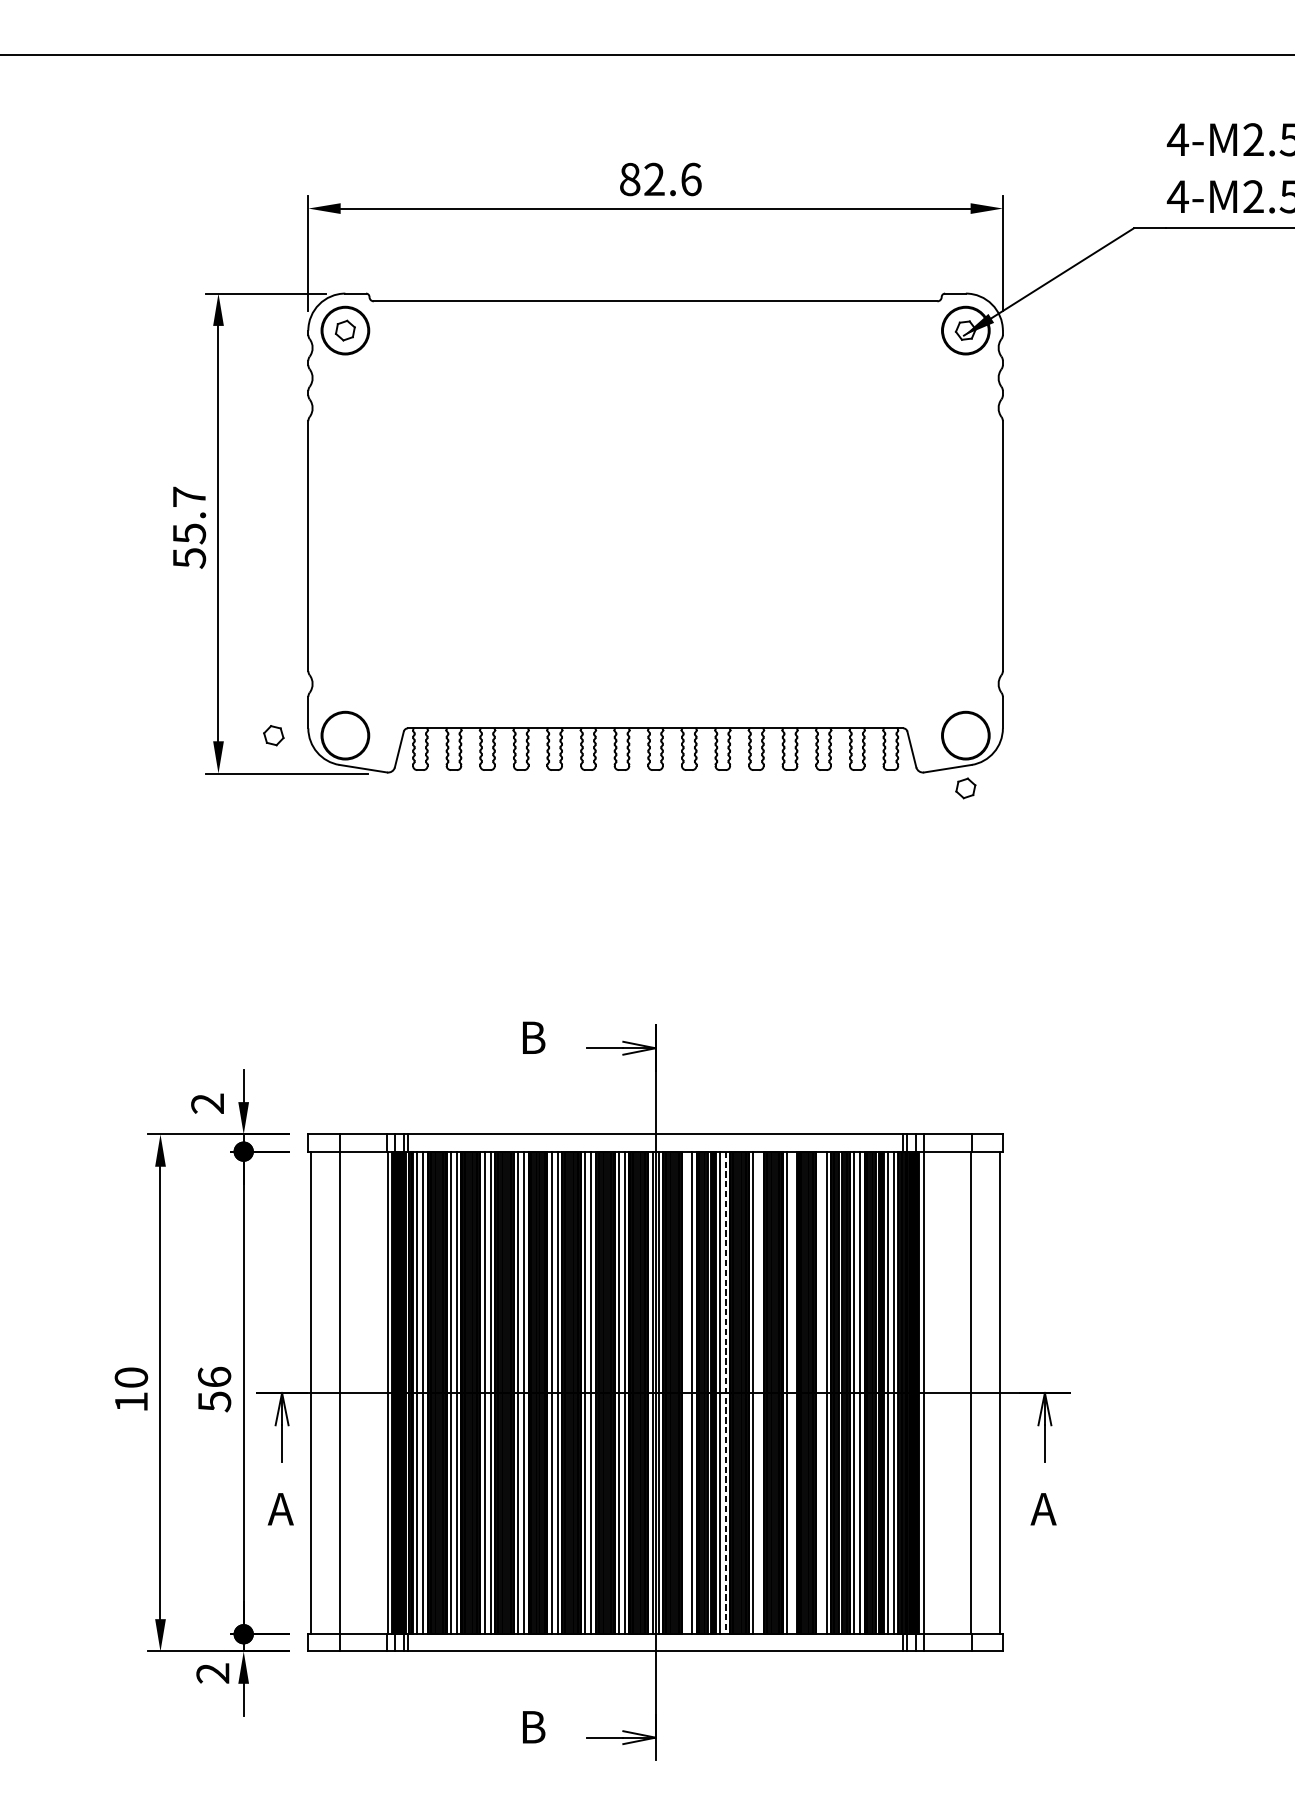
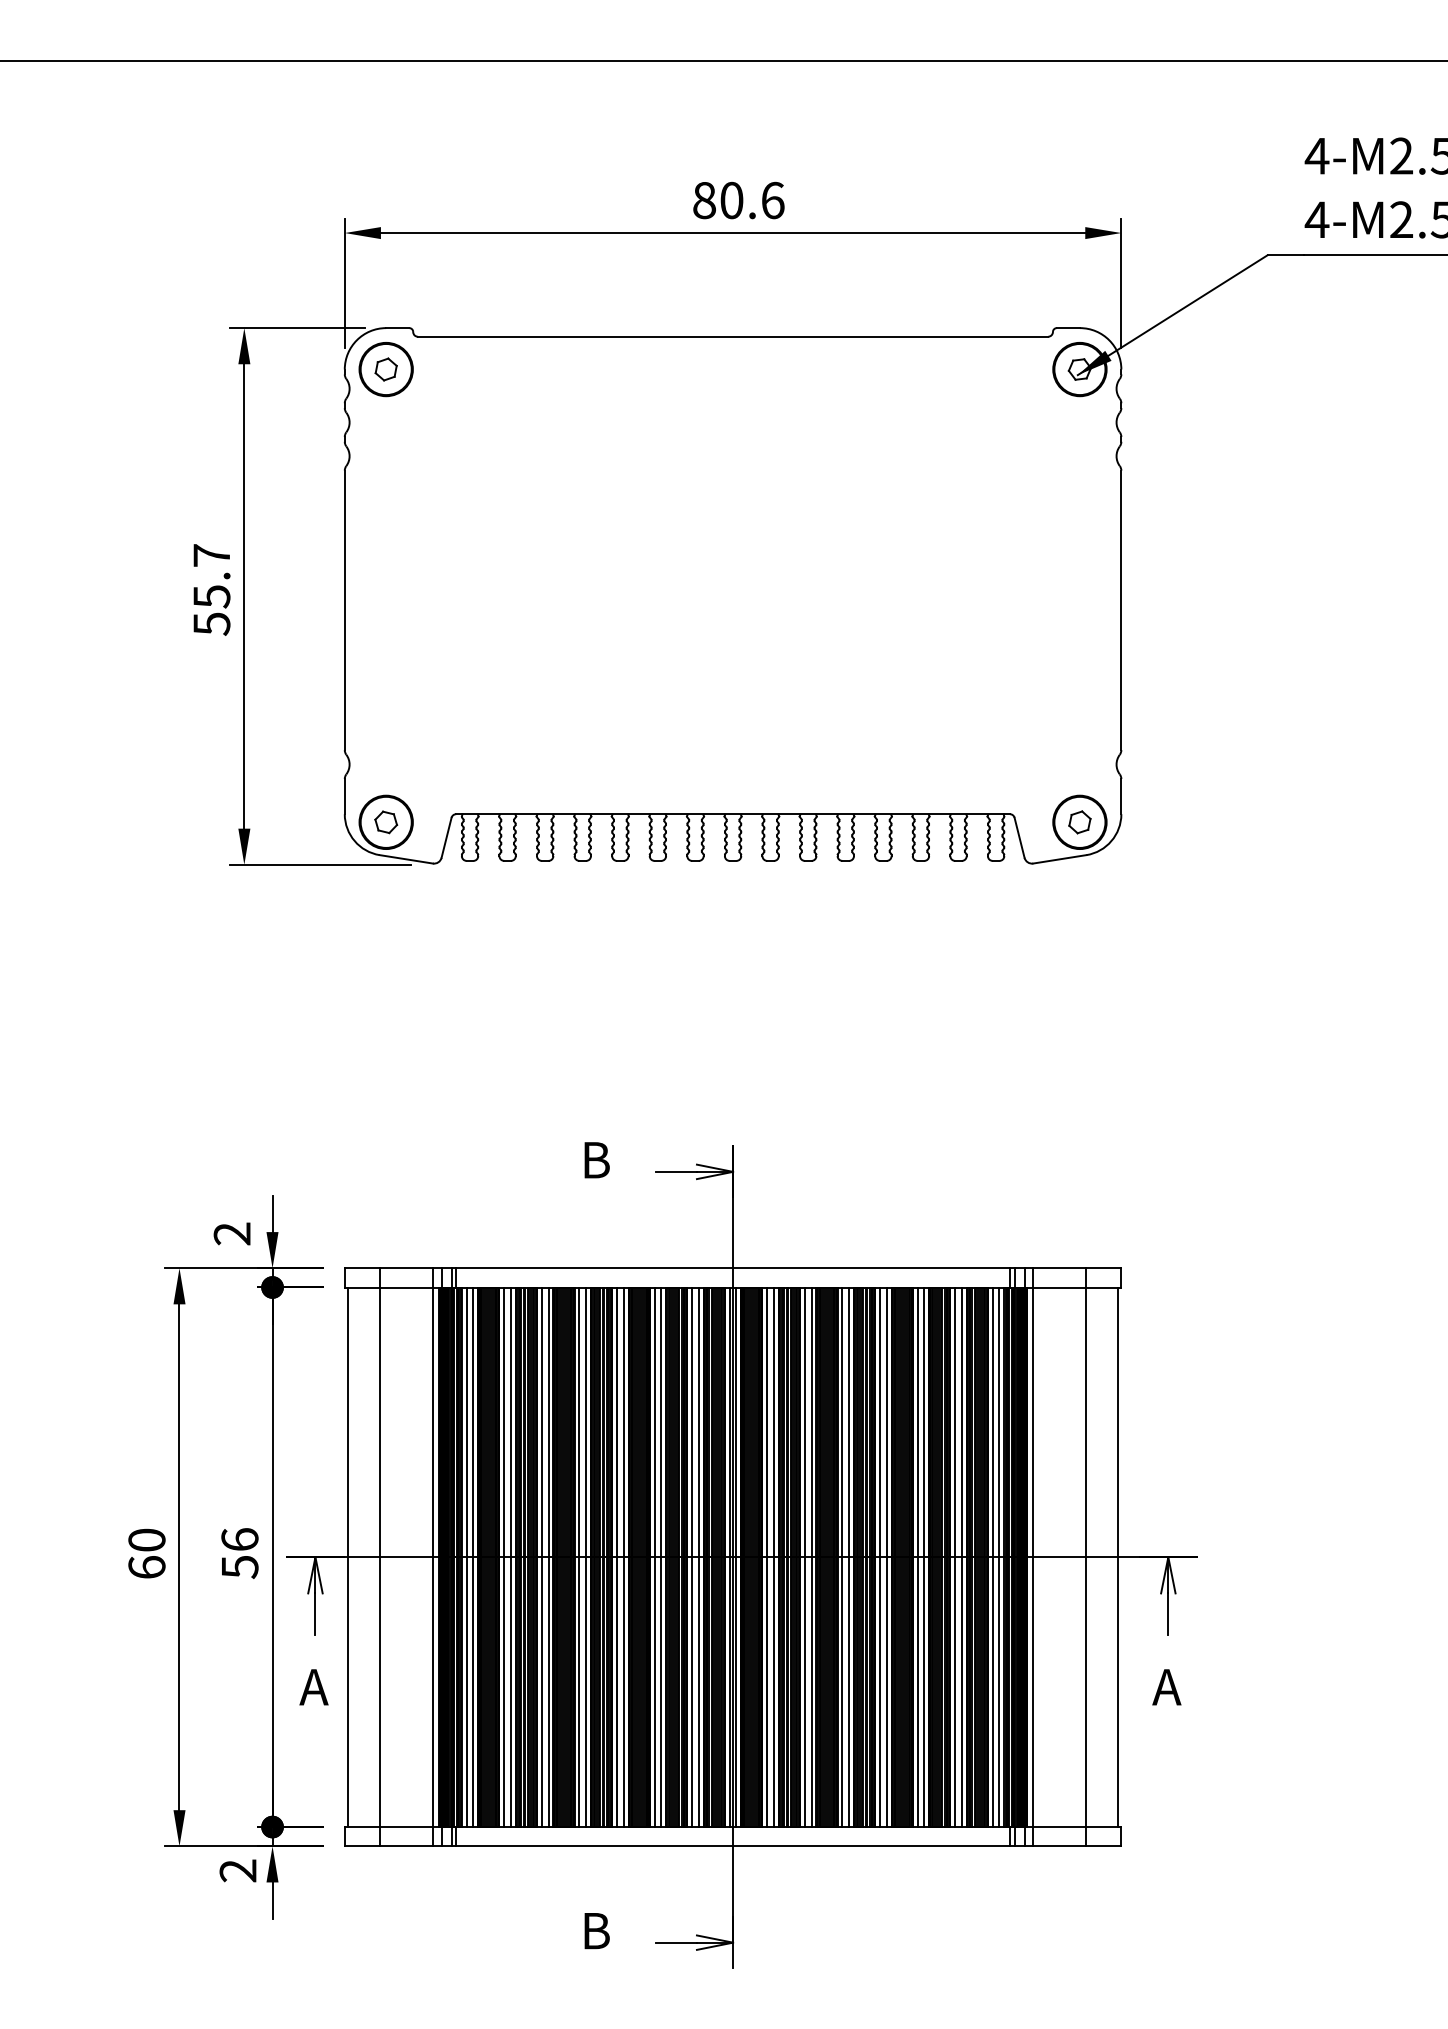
text: (654, 179) -> (731, 200), 82.6 -> 80.6
part: (274, 735) -> (386, 822), moved
part: (965, 788) -> (1079, 822), moved
line: (686, 1393) -> (767, 1557), added
line: (725, 1393) -> (811, 1557), dashed -> solid
line: (759, 1393) -> (849, 1557), added
line: (792, 1393) -> (886, 1557), added
line: (820, 1393) -> (917, 1557), added
text: (130, 1402) -> (146, 1567), 10 -> 60

